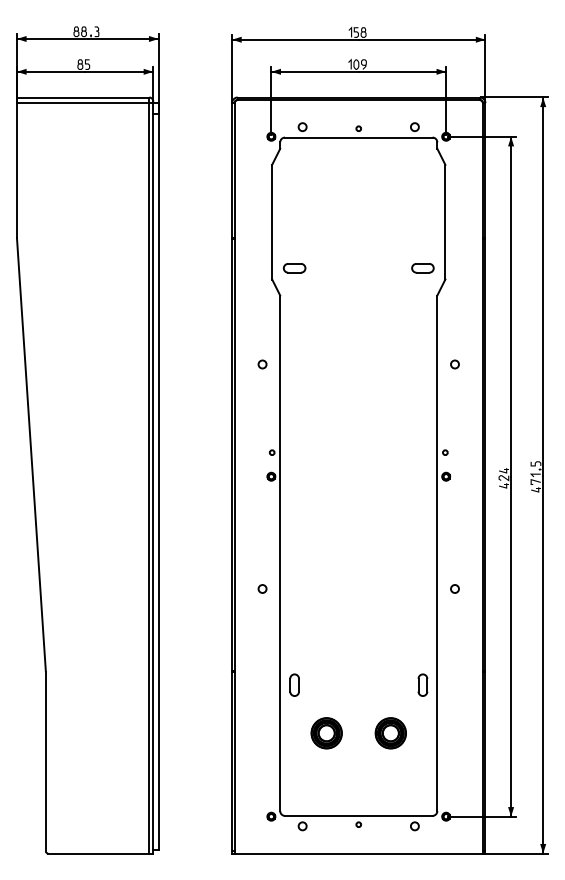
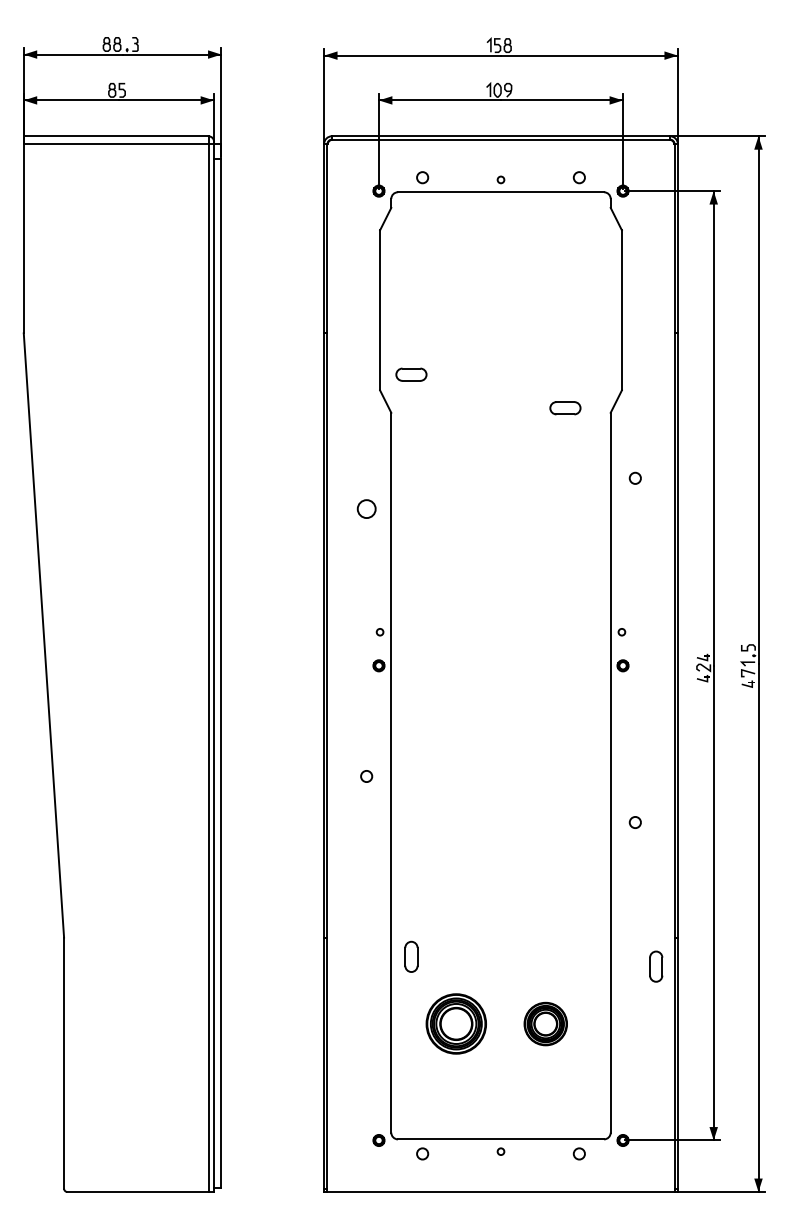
part: (422, 268) -> (564, 408), moved
circle: (262, 364) -> (366, 509), size x1.6
circle: (454, 364) -> (634, 478), moved
circle: (262, 588) -> (366, 775), moved
part: (422, 684) -> (655, 965), moved
part: (326, 733) -> (455, 1024), size x1.4

